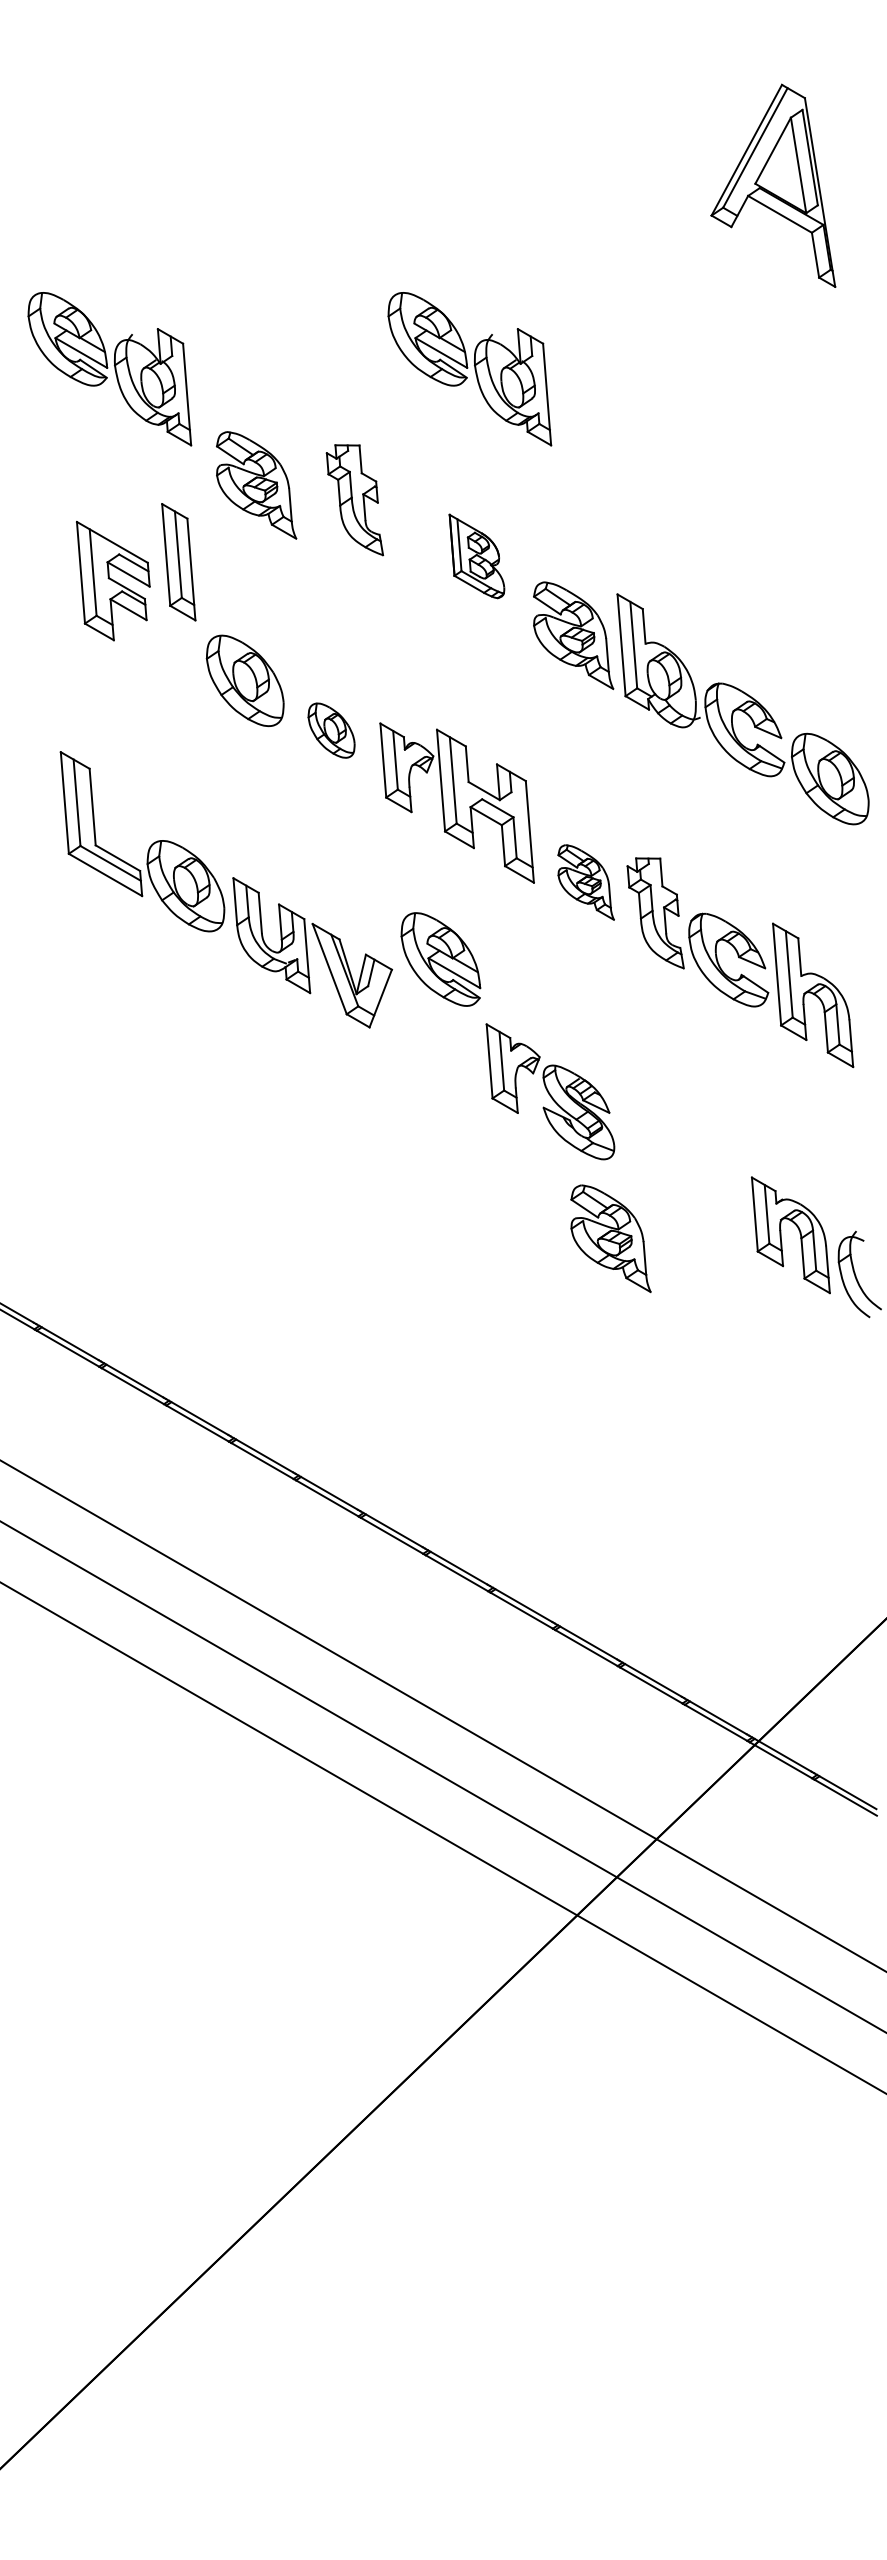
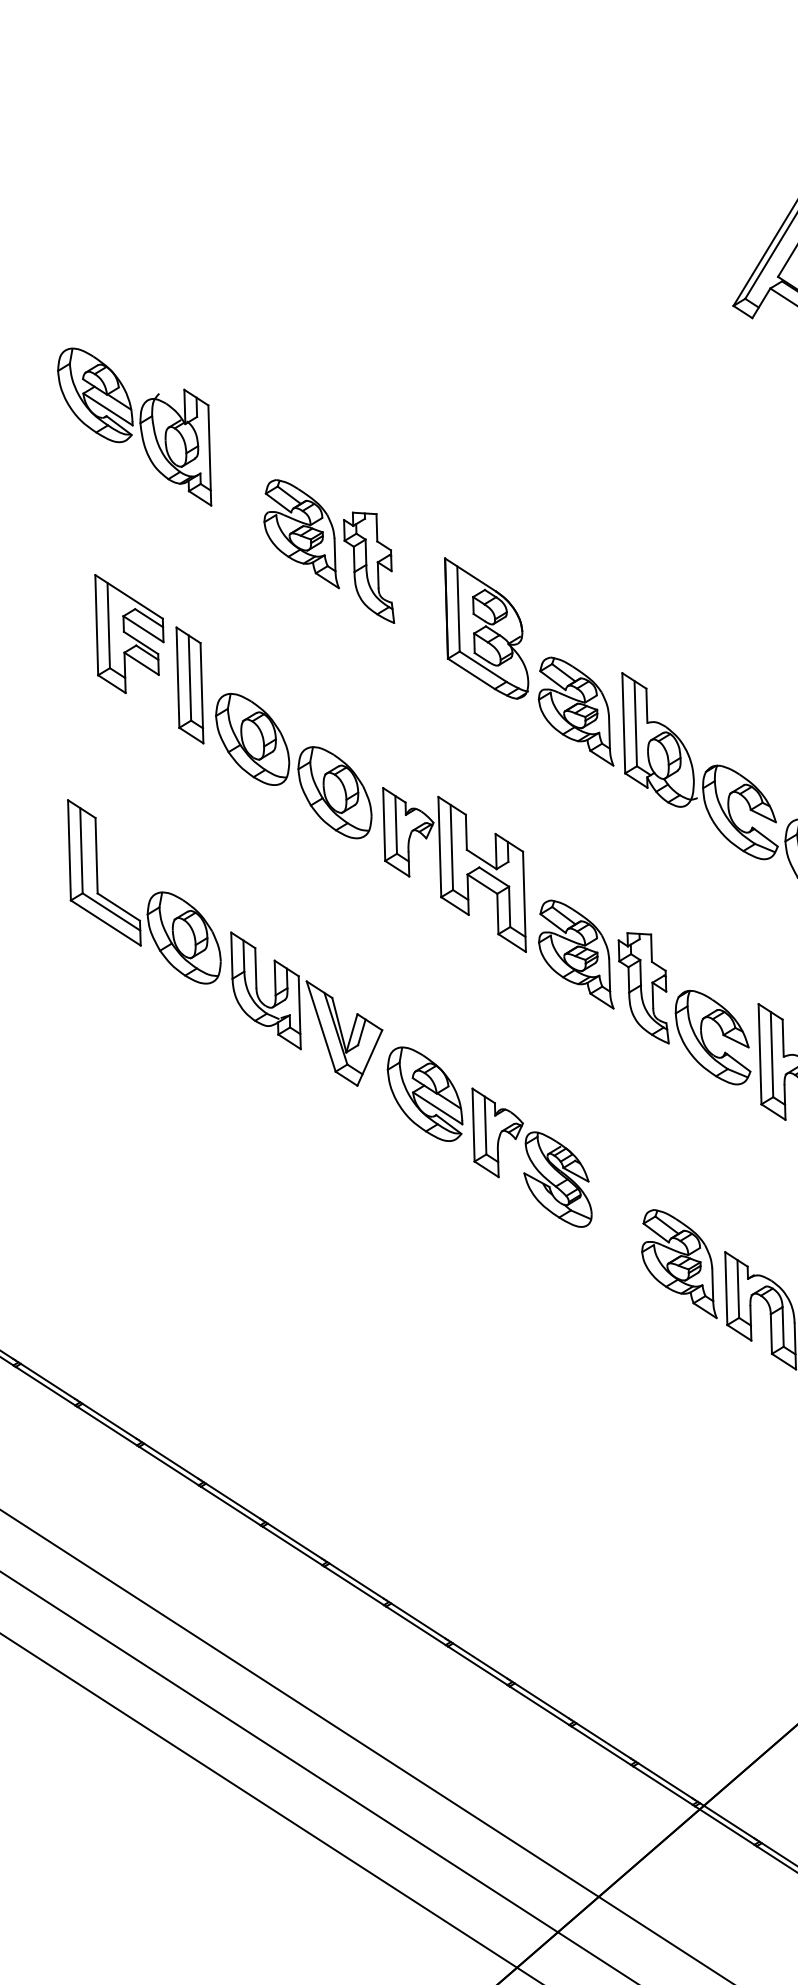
part: (469, 369) -> (488, 444), removed
part: (256, 485) -> (302, 533), moved
part: (476, 556) -> (485, 628), size x1.67
part: (178, 562) -> (189, 685), moved
part: (331, 730) -> (334, 792), size x1.67
part: (585, 882) -> (576, 954), size x1.43
part: (440, 959) -> (424, 1094), moved
part: (610, 1238) -> (679, 1263), moved

